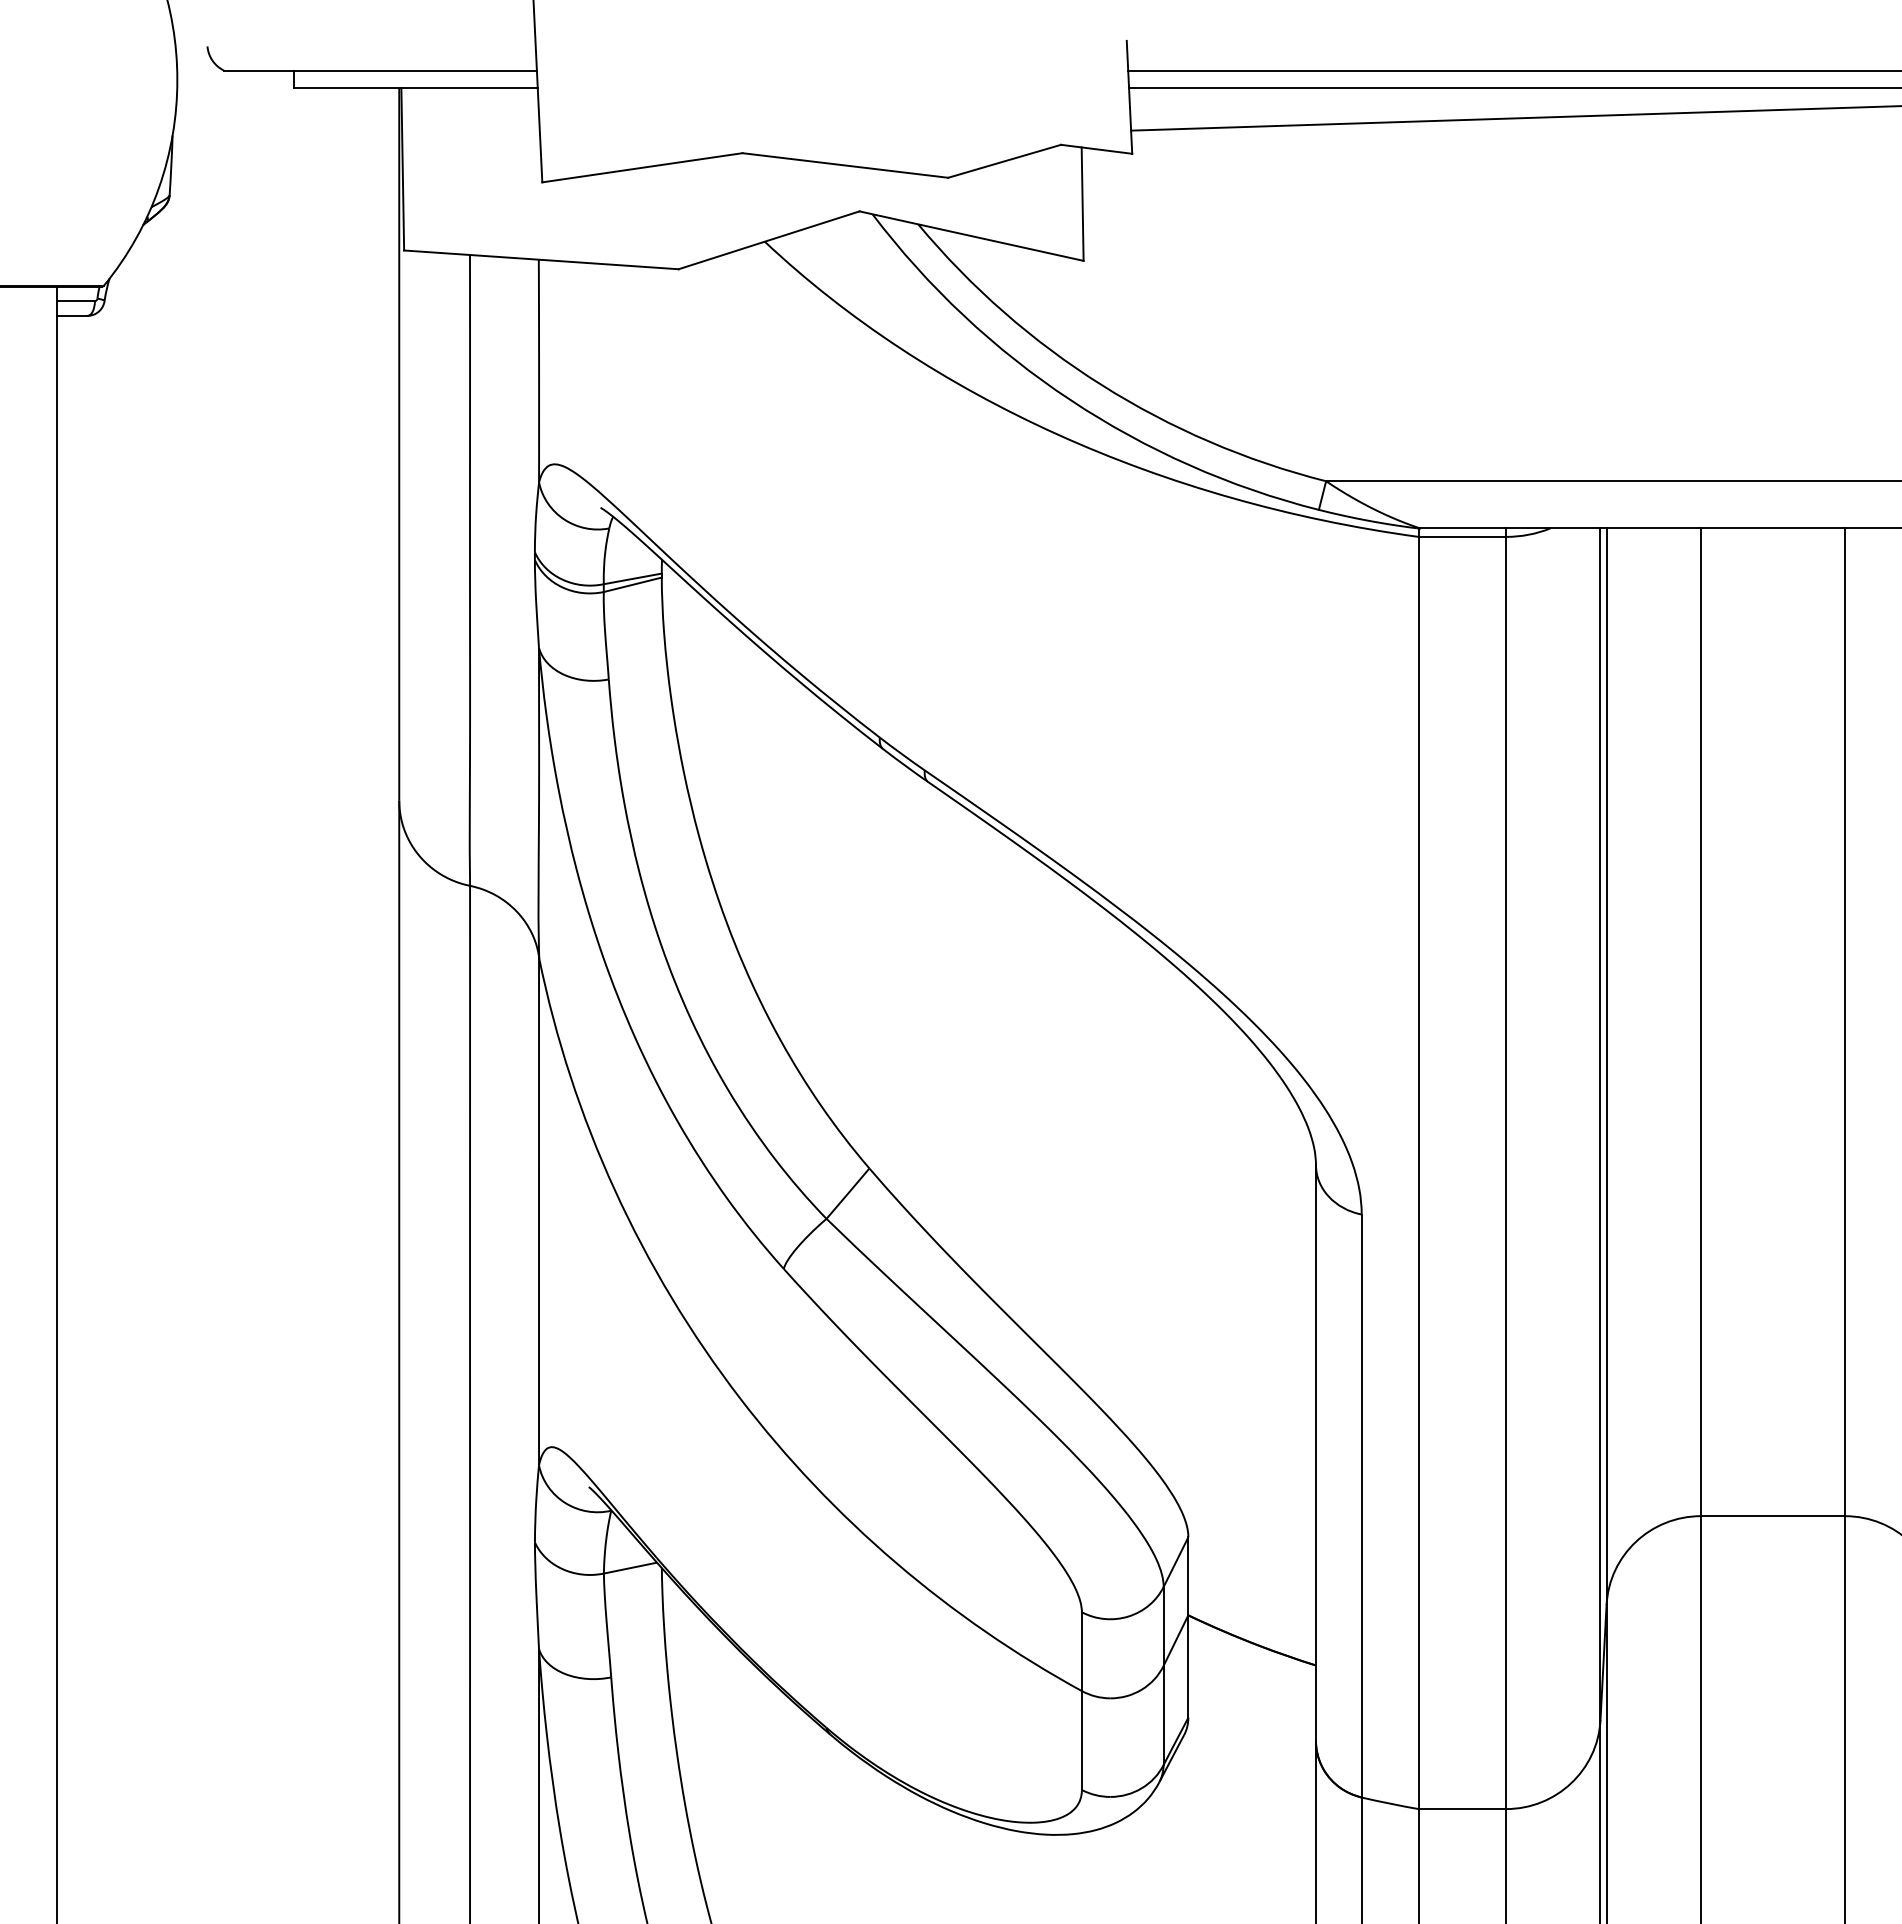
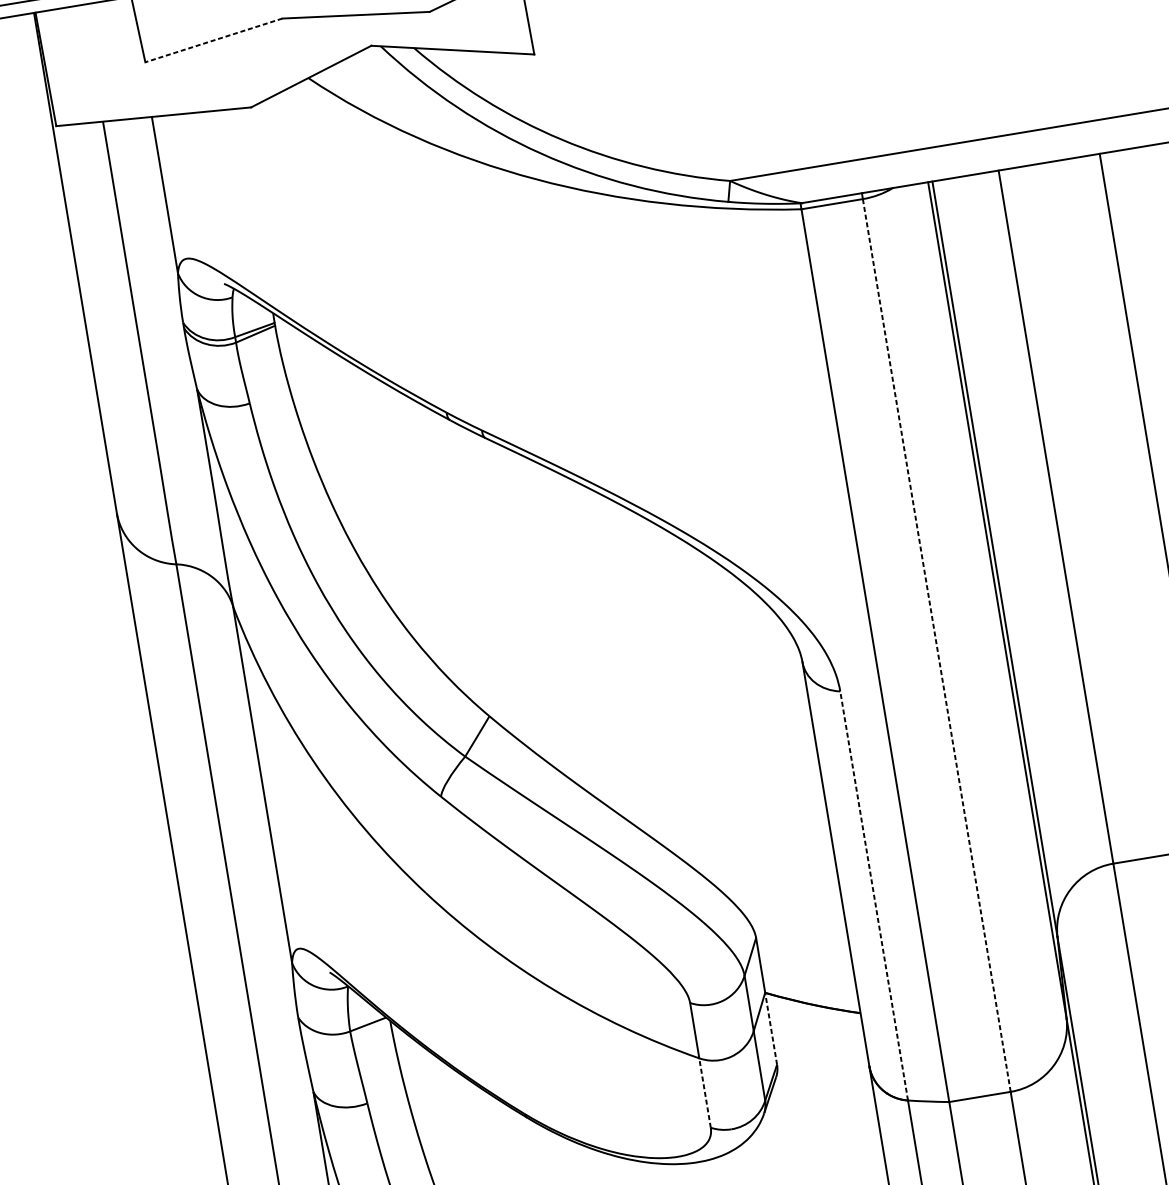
line: (641, 167) -> (213, 40), solid -> dashed
line: (1506, 1172) -> (937, 645), solid -> dashed
line: (1361, 1505) -> (873, 895), solid -> dashed
line: (1188, 1666) -> (771, 1028), solid -> dashed
line: (1081, 1740) -> (704, 1093), solid -> dashed

